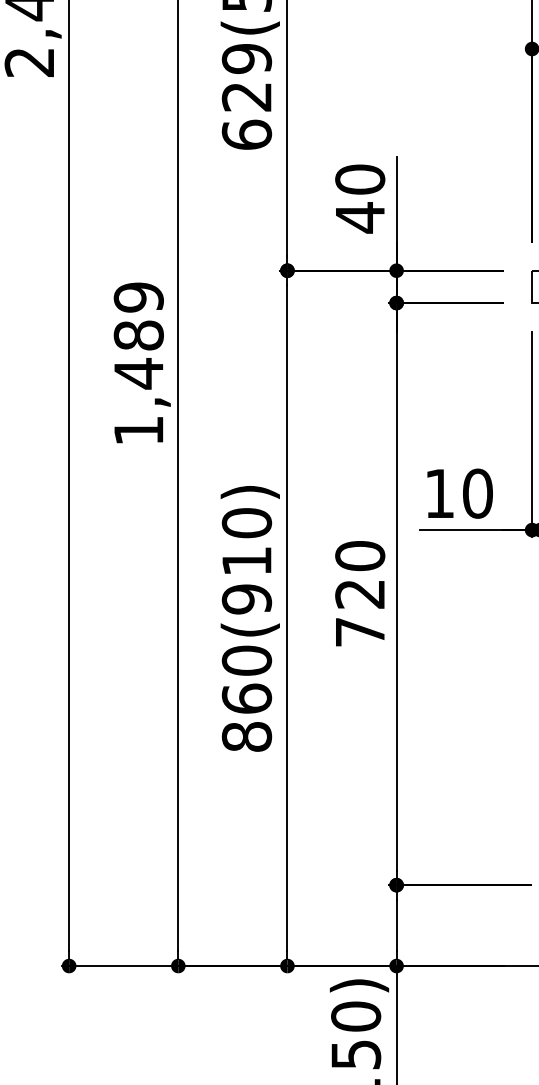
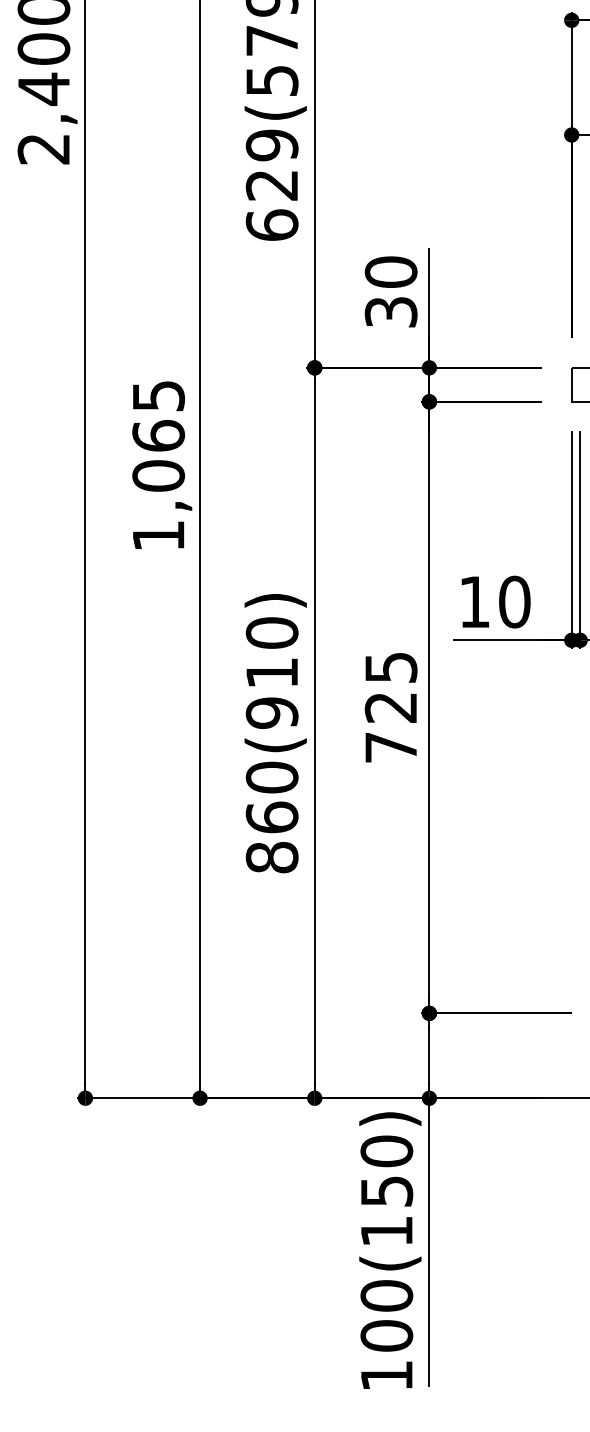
text: (359, 217) -> (390, 312), 40 -> 30
text: (138, 336) -> (158, 436), 1,489 -> 1,065
text: (359, 555) -> (390, 667), 720 -> 725

